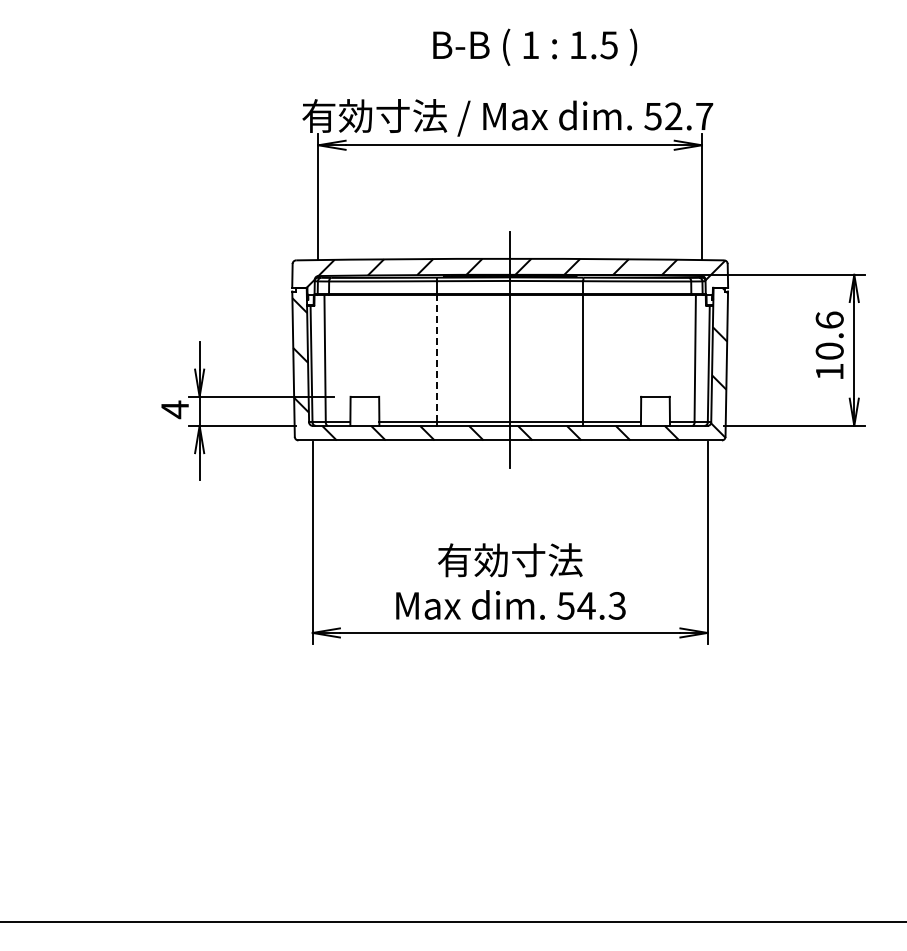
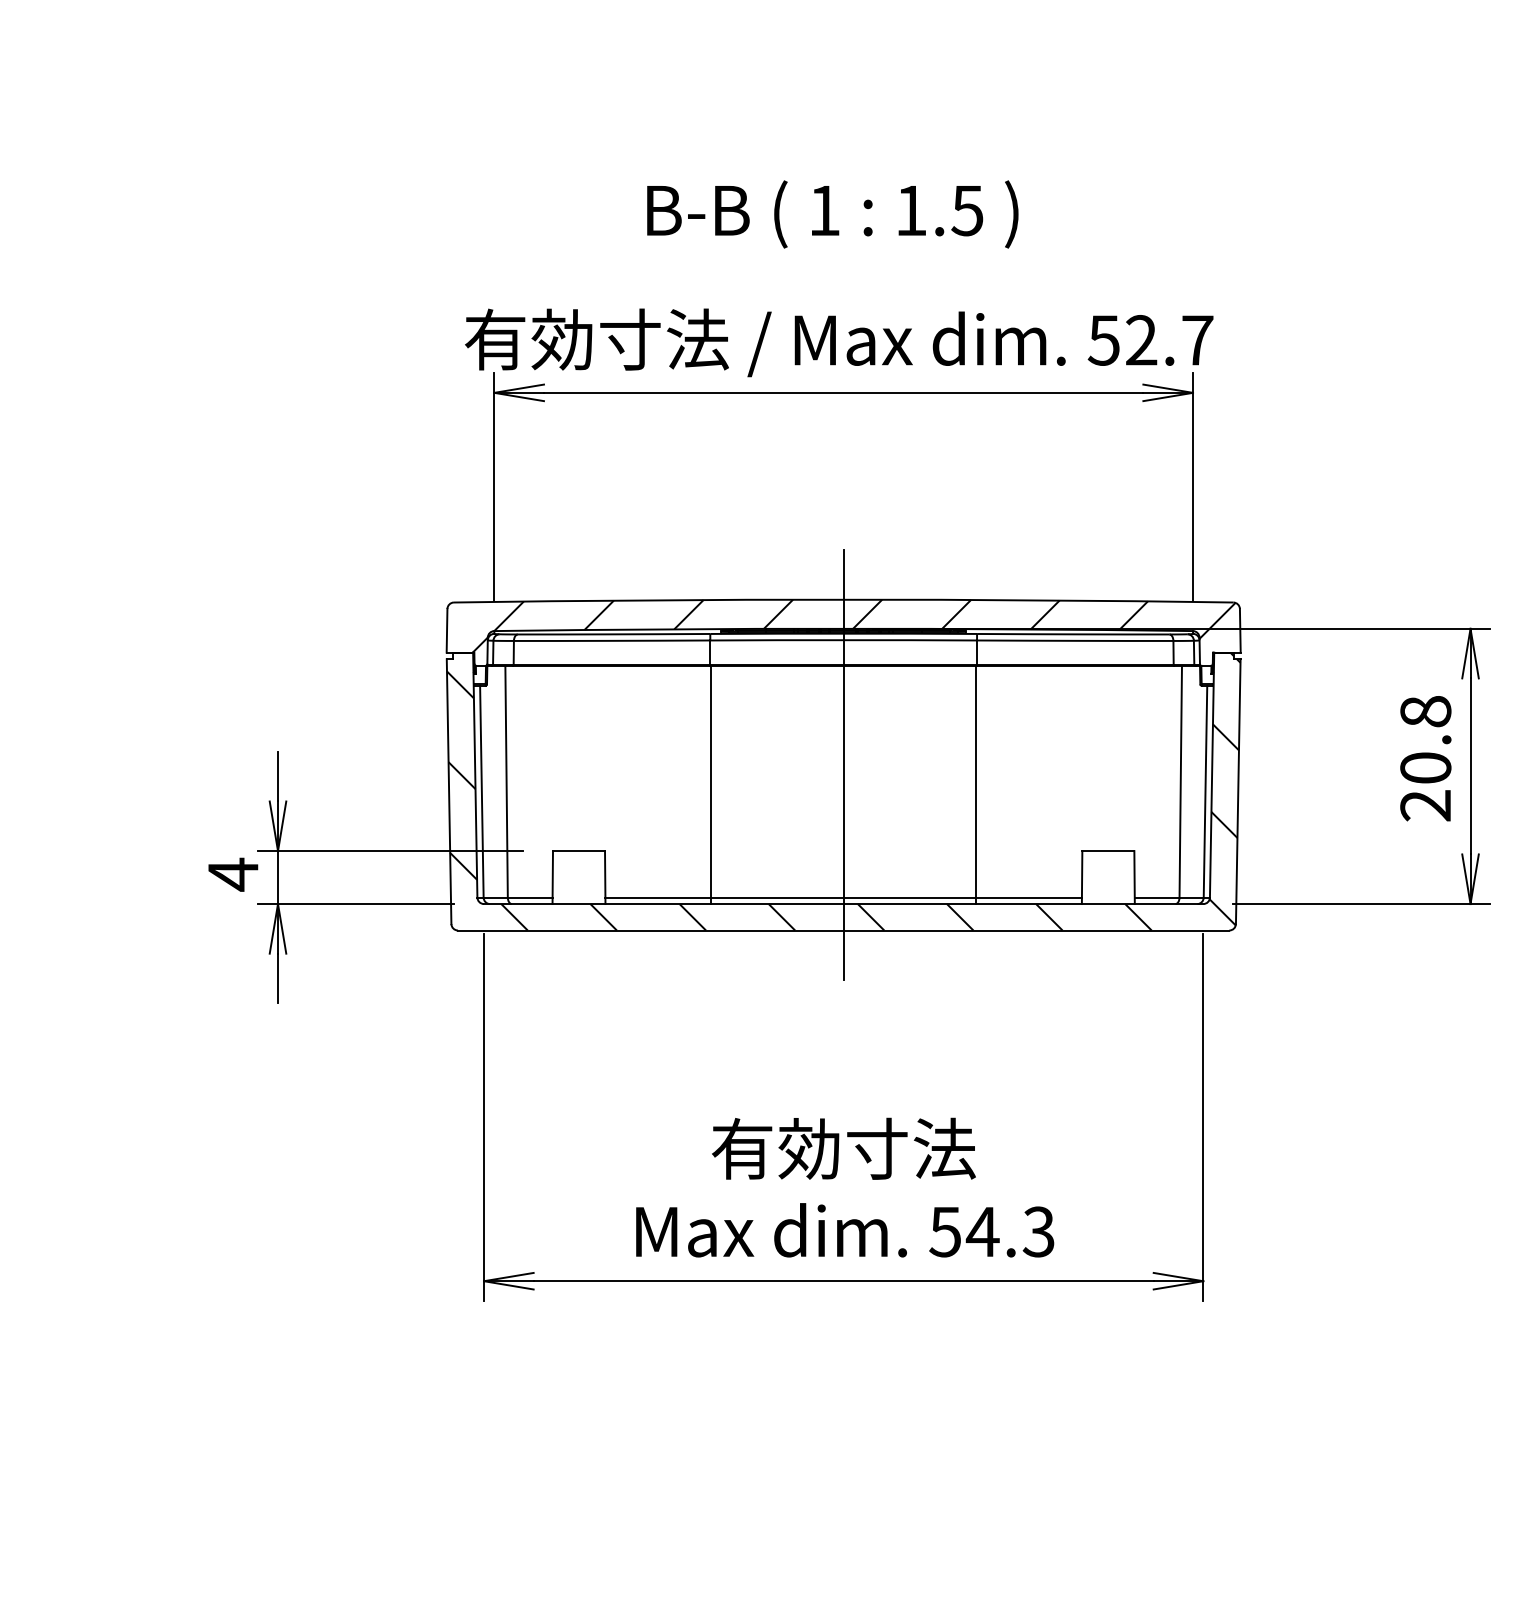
text: (535, 46) -> (833, 212), moved
text: (829, 345) -> (1425, 757), 10.6 -> 20.8
line: (437, 358) -> (711, 781), dashed -> solid

